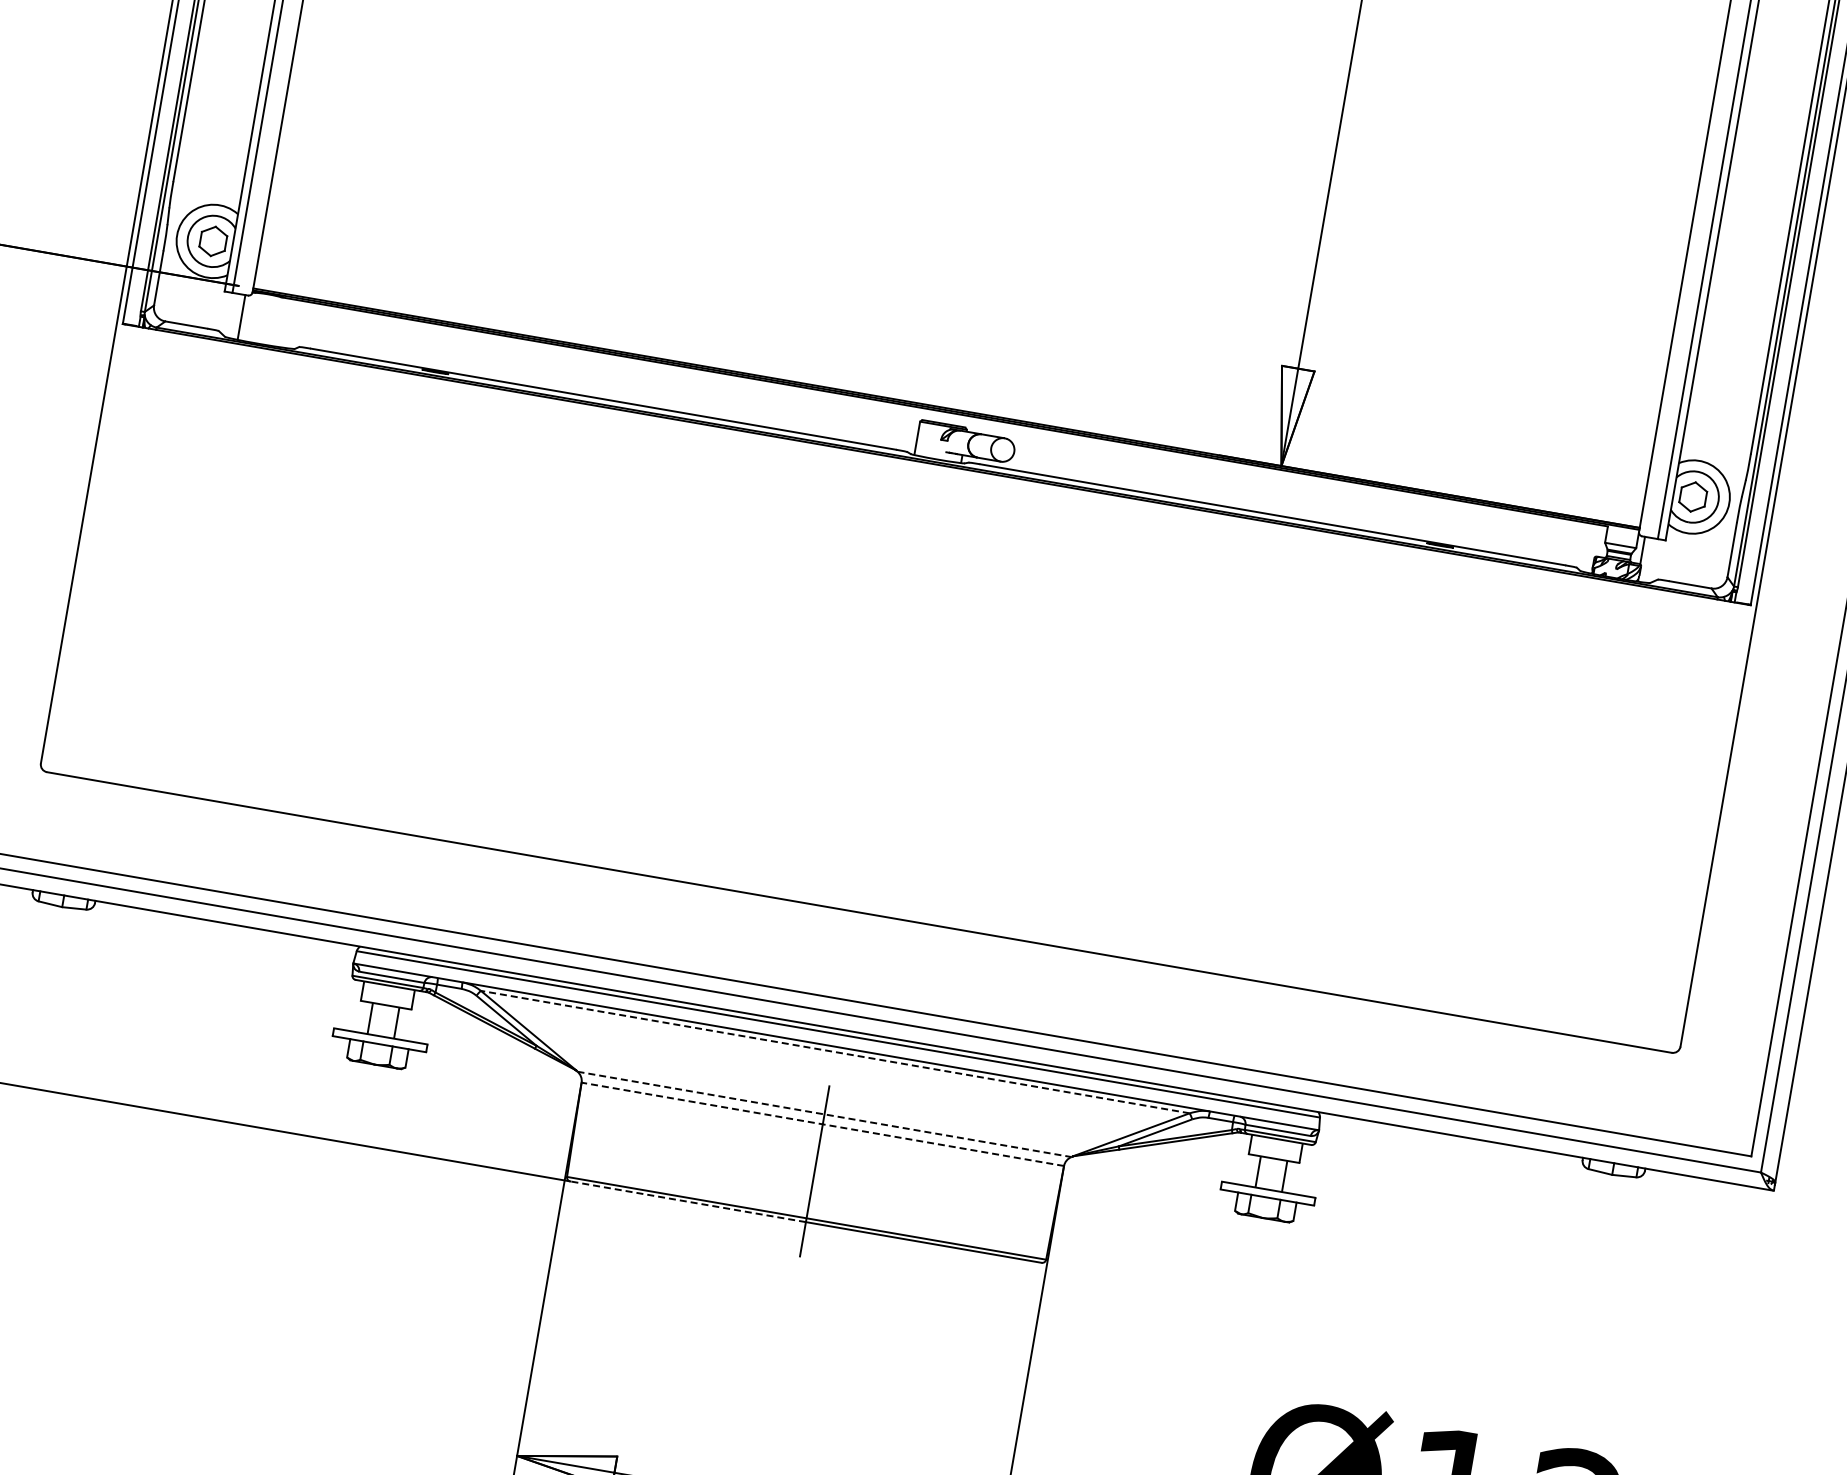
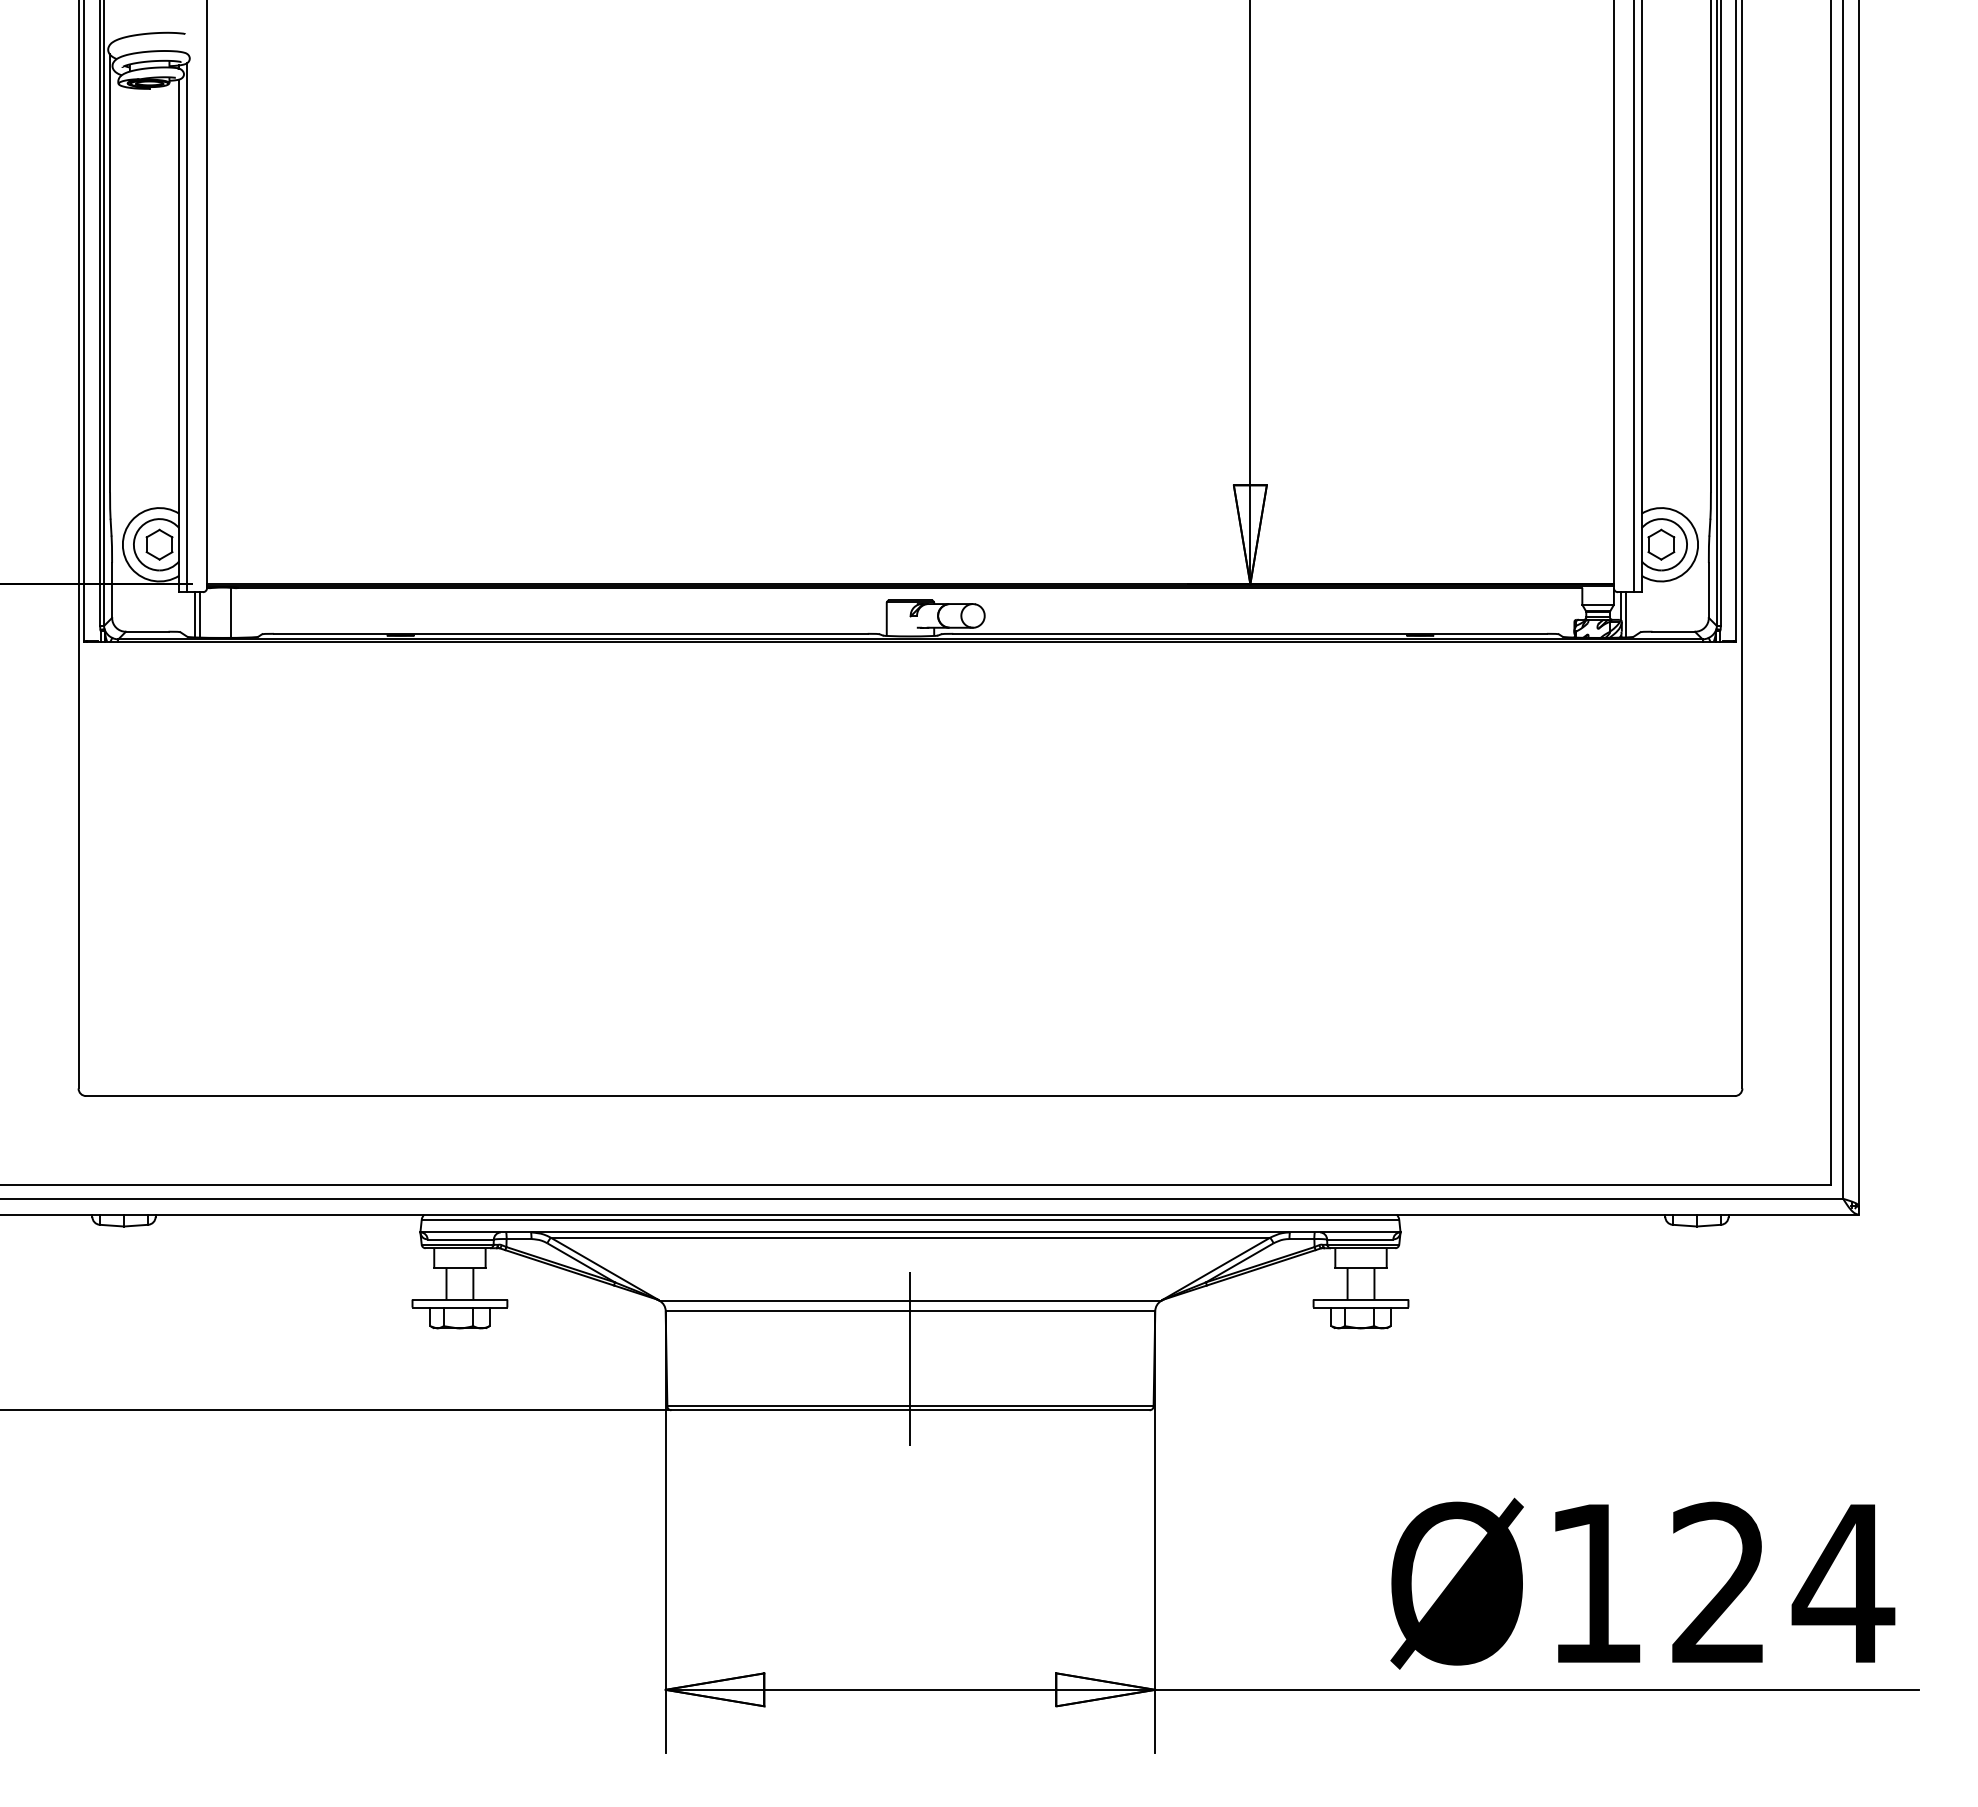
line: (236, 316) -> (195, 614), added
line: (272, 320) -> (231, 612), added
line: (1645, 559) -> (1625, 614), added
line: (835, 1051) -> (910, 1237), dashed -> solid
line: (824, 1113) -> (910, 1300), dashed -> solid
line: (822, 1124) -> (910, 1311), dashed -> solid
line: (687, 1201) -> (790, 1410), dashed -> solid

